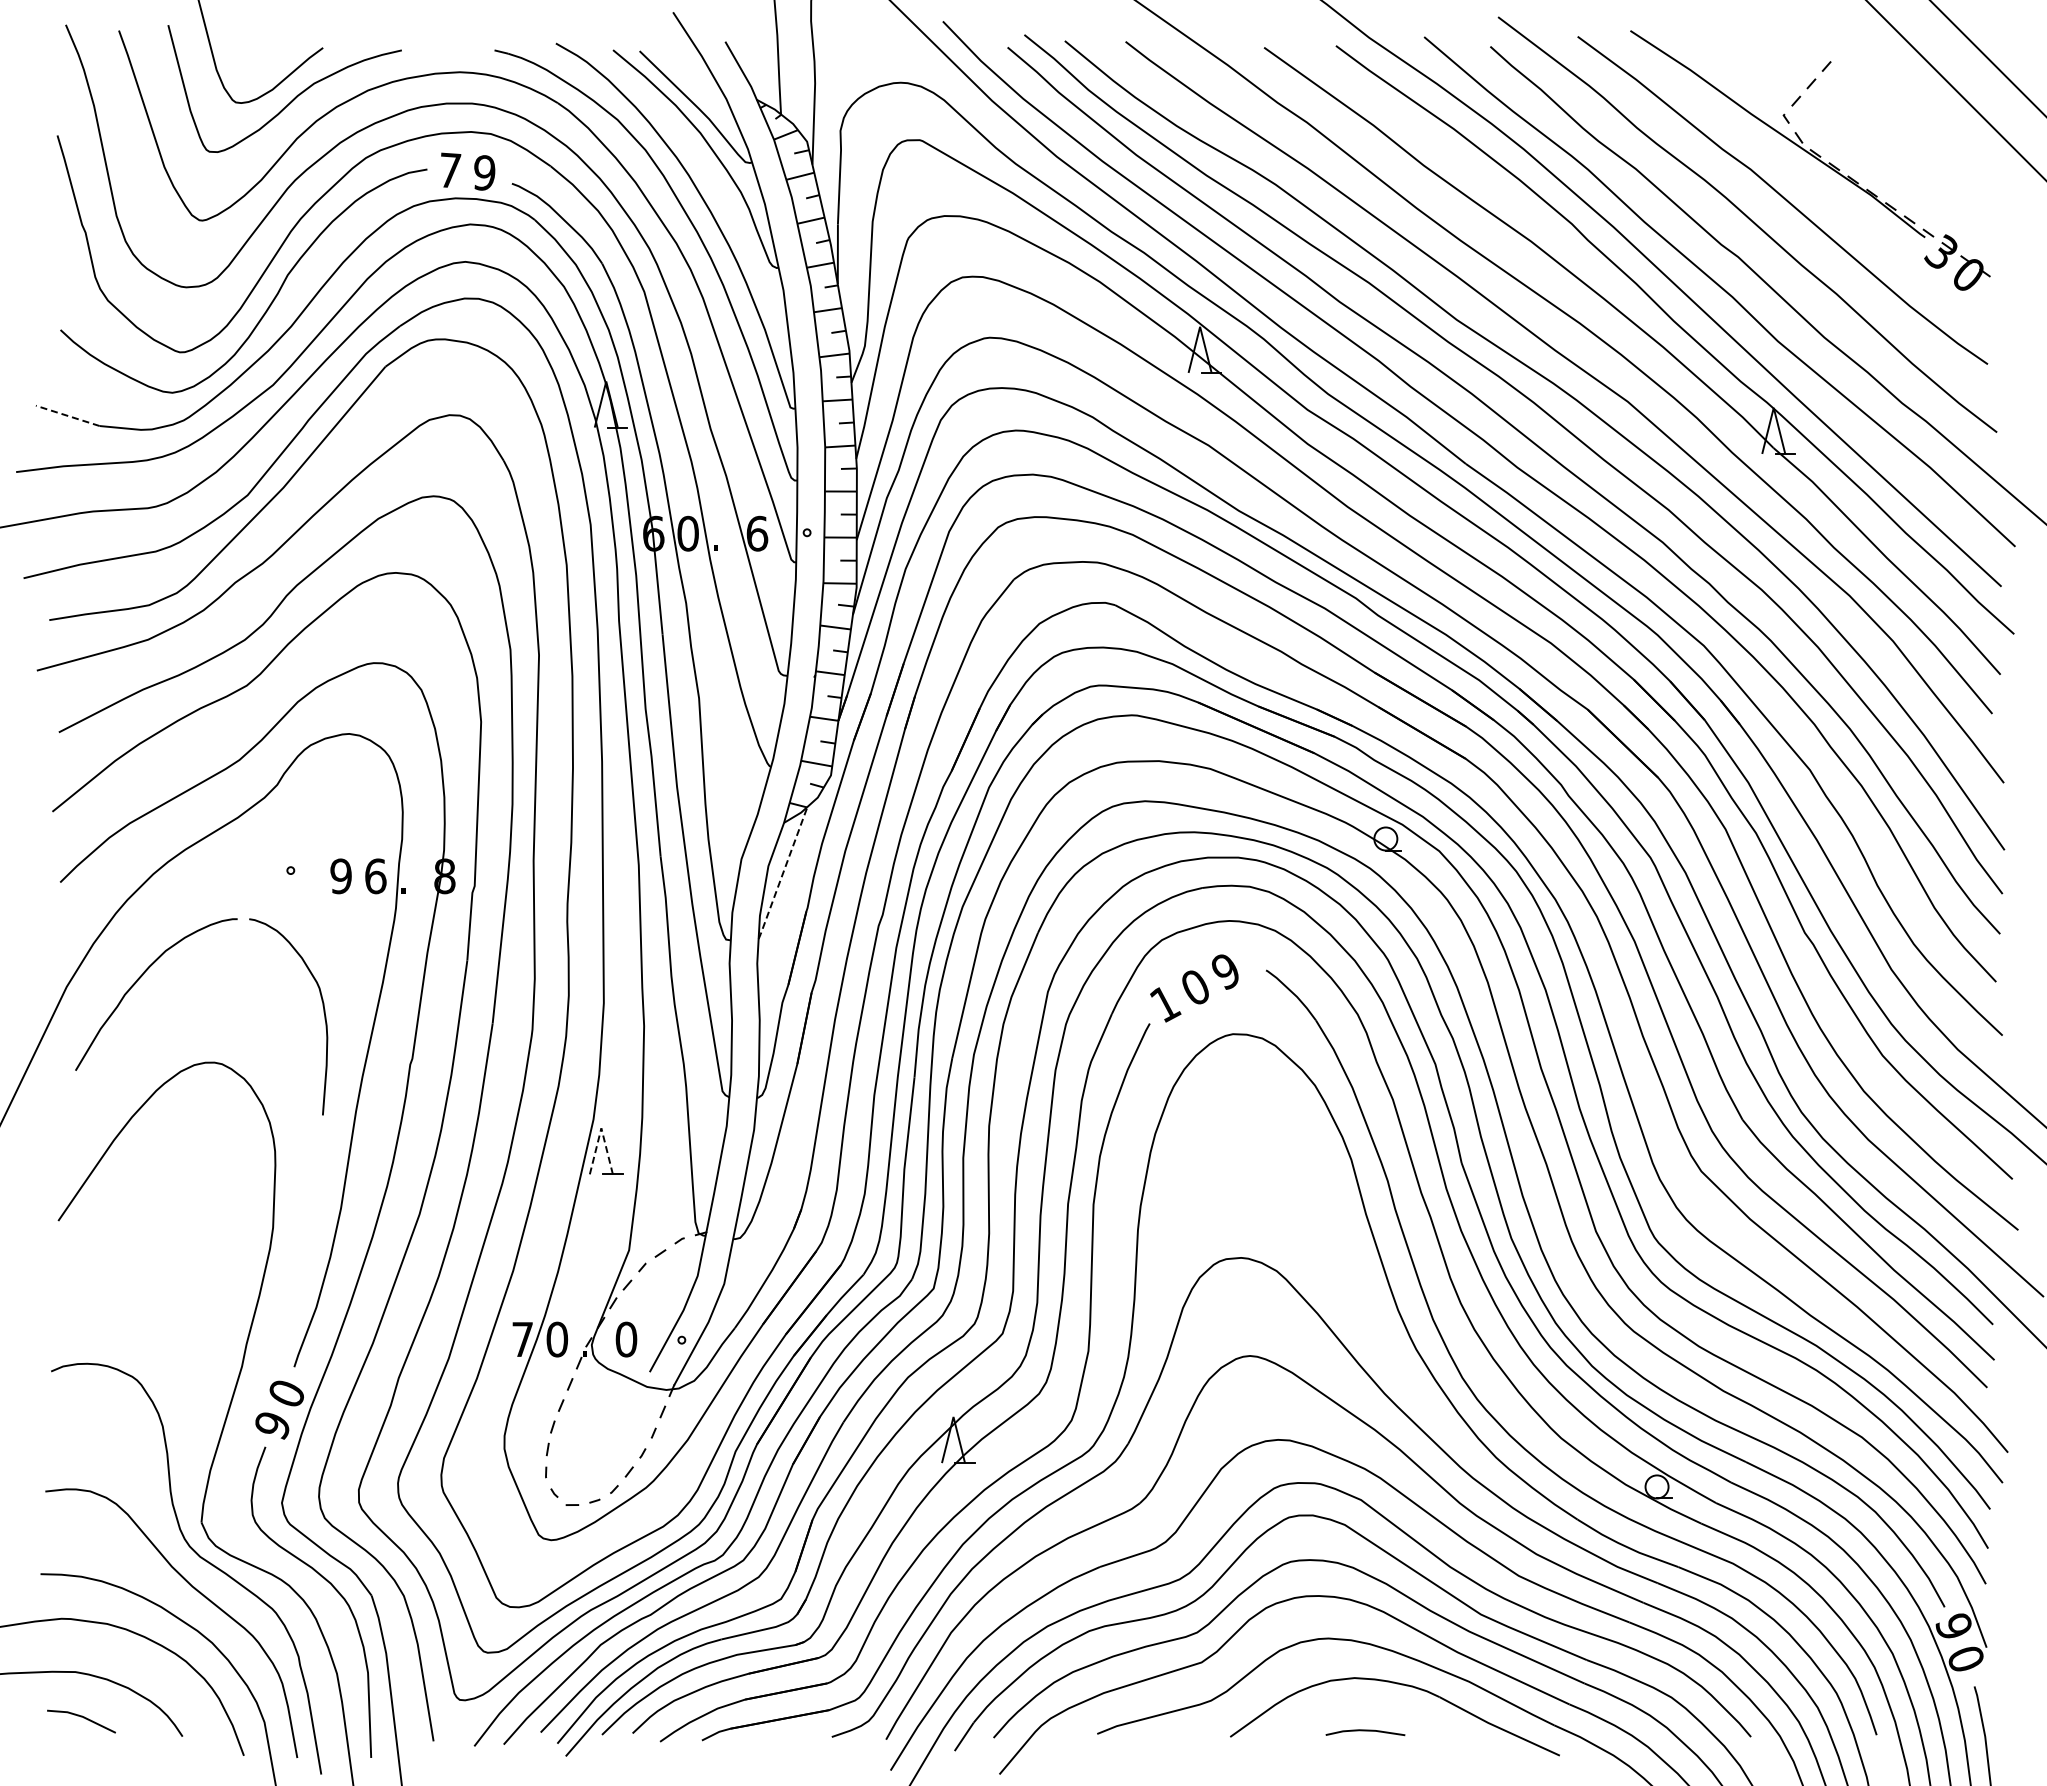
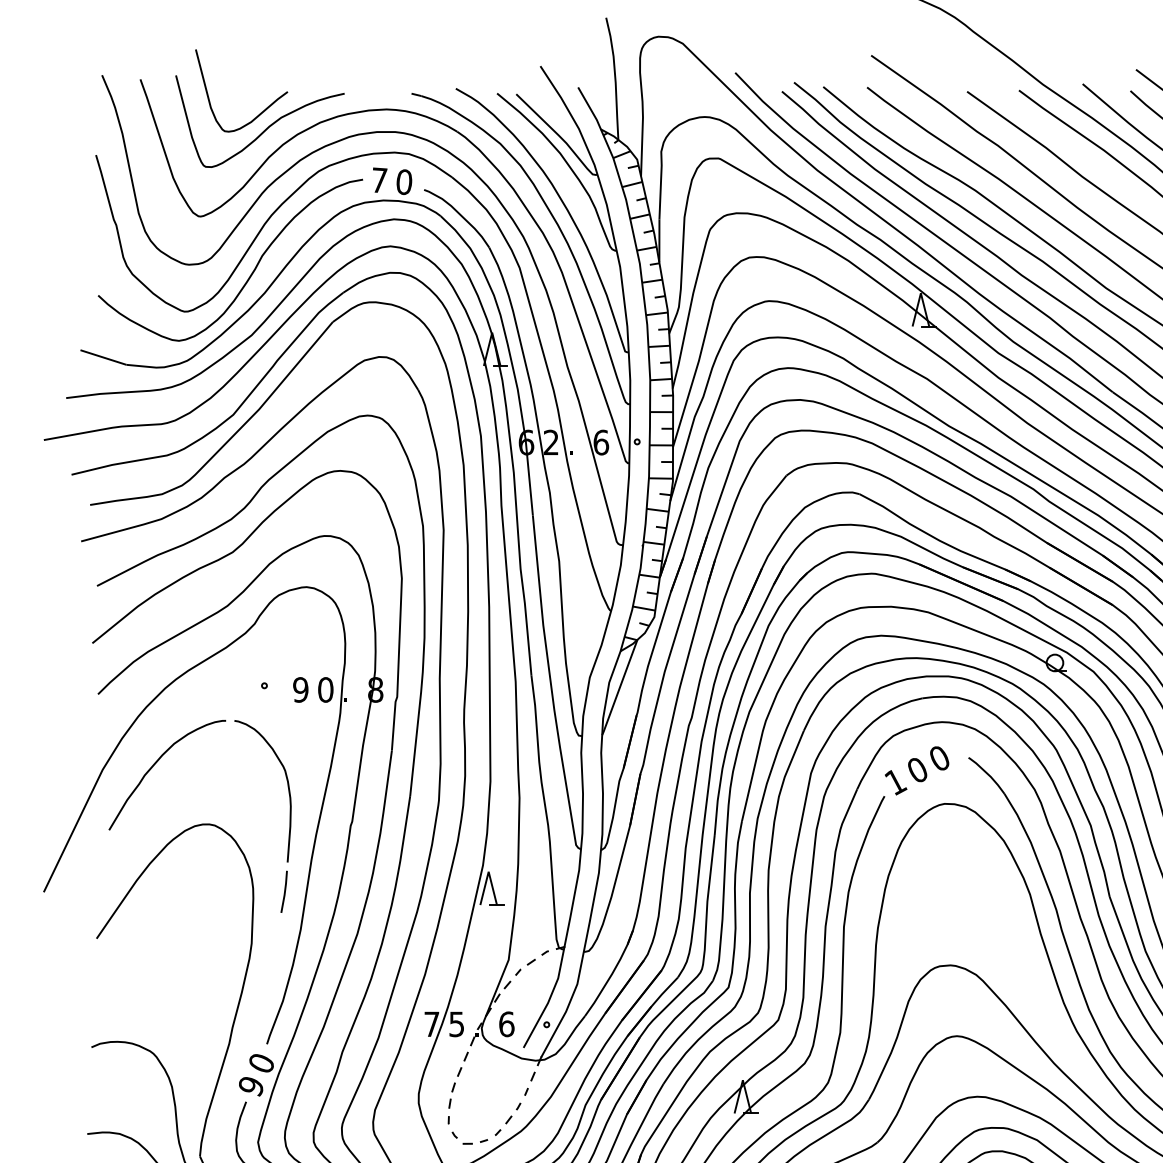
text: (484, 172) -> (404, 181), 9 -> 0
line: (67, 415) -> (103, 357), dashed -> solid
text: (687, 533) -> (550, 442), 0 -> 2
line: (783, 873) -> (620, 687), dashed -> solid
text: (375, 876) -> (325, 690), 6 -> 0
text: (1225, 971) -> (939, 758), 9 -> 0
line: (601, 1128) -> (488, 871), dashed -> solid
line: (318, 1156) -> (284, 892), added
text: (557, 1339) -> (457, 1024), 0 -> 5
text: (626, 1339) -> (506, 1024), 0 -> 6

